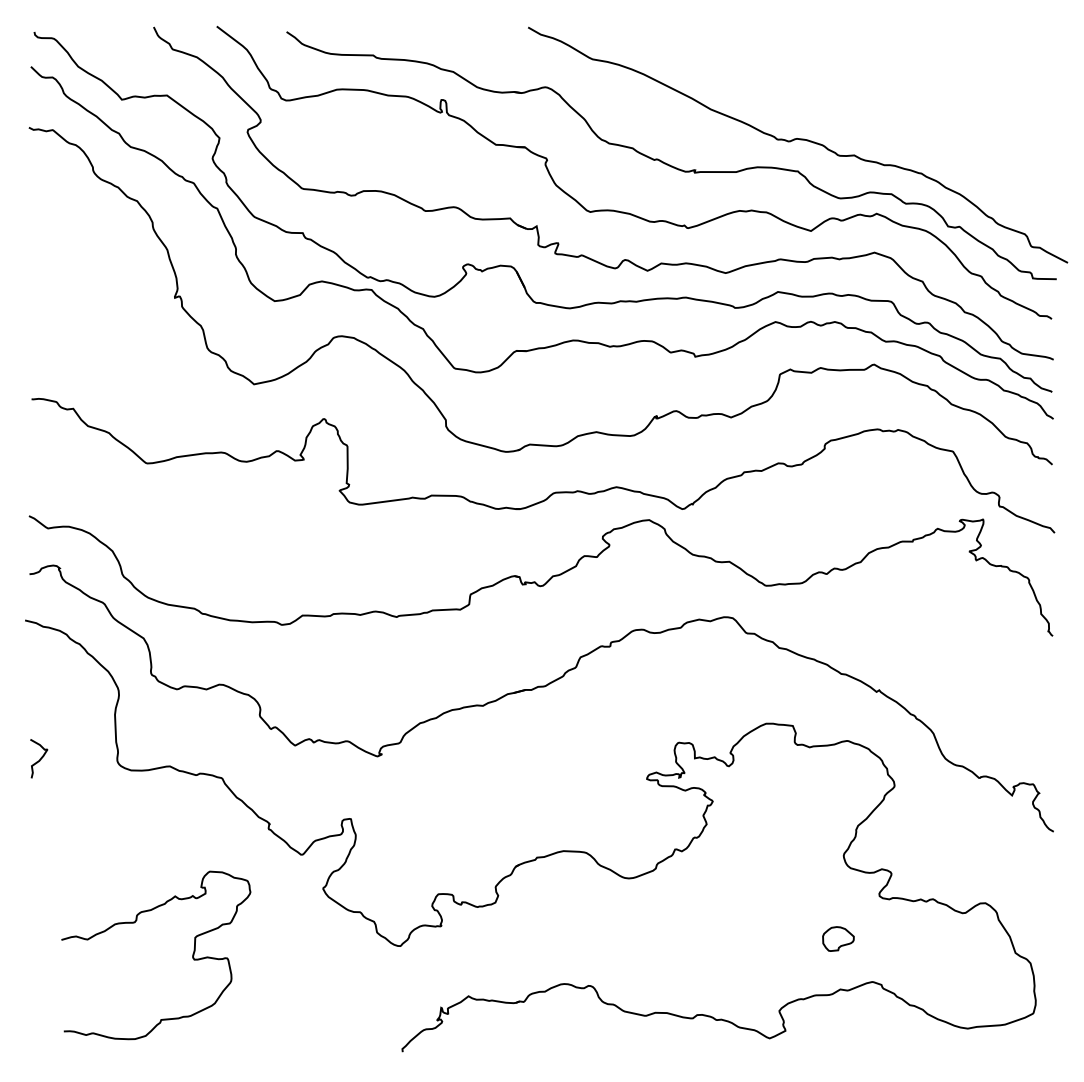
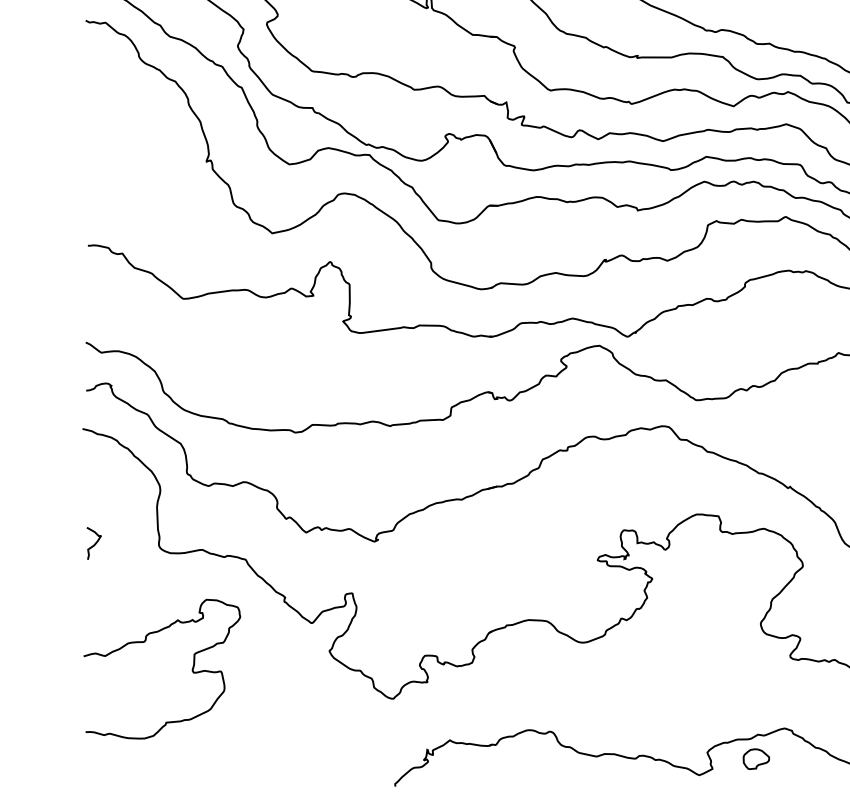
part: (838, 938) -> (756, 758), moved
curve: (192, 955) -> (192, 669), moved

